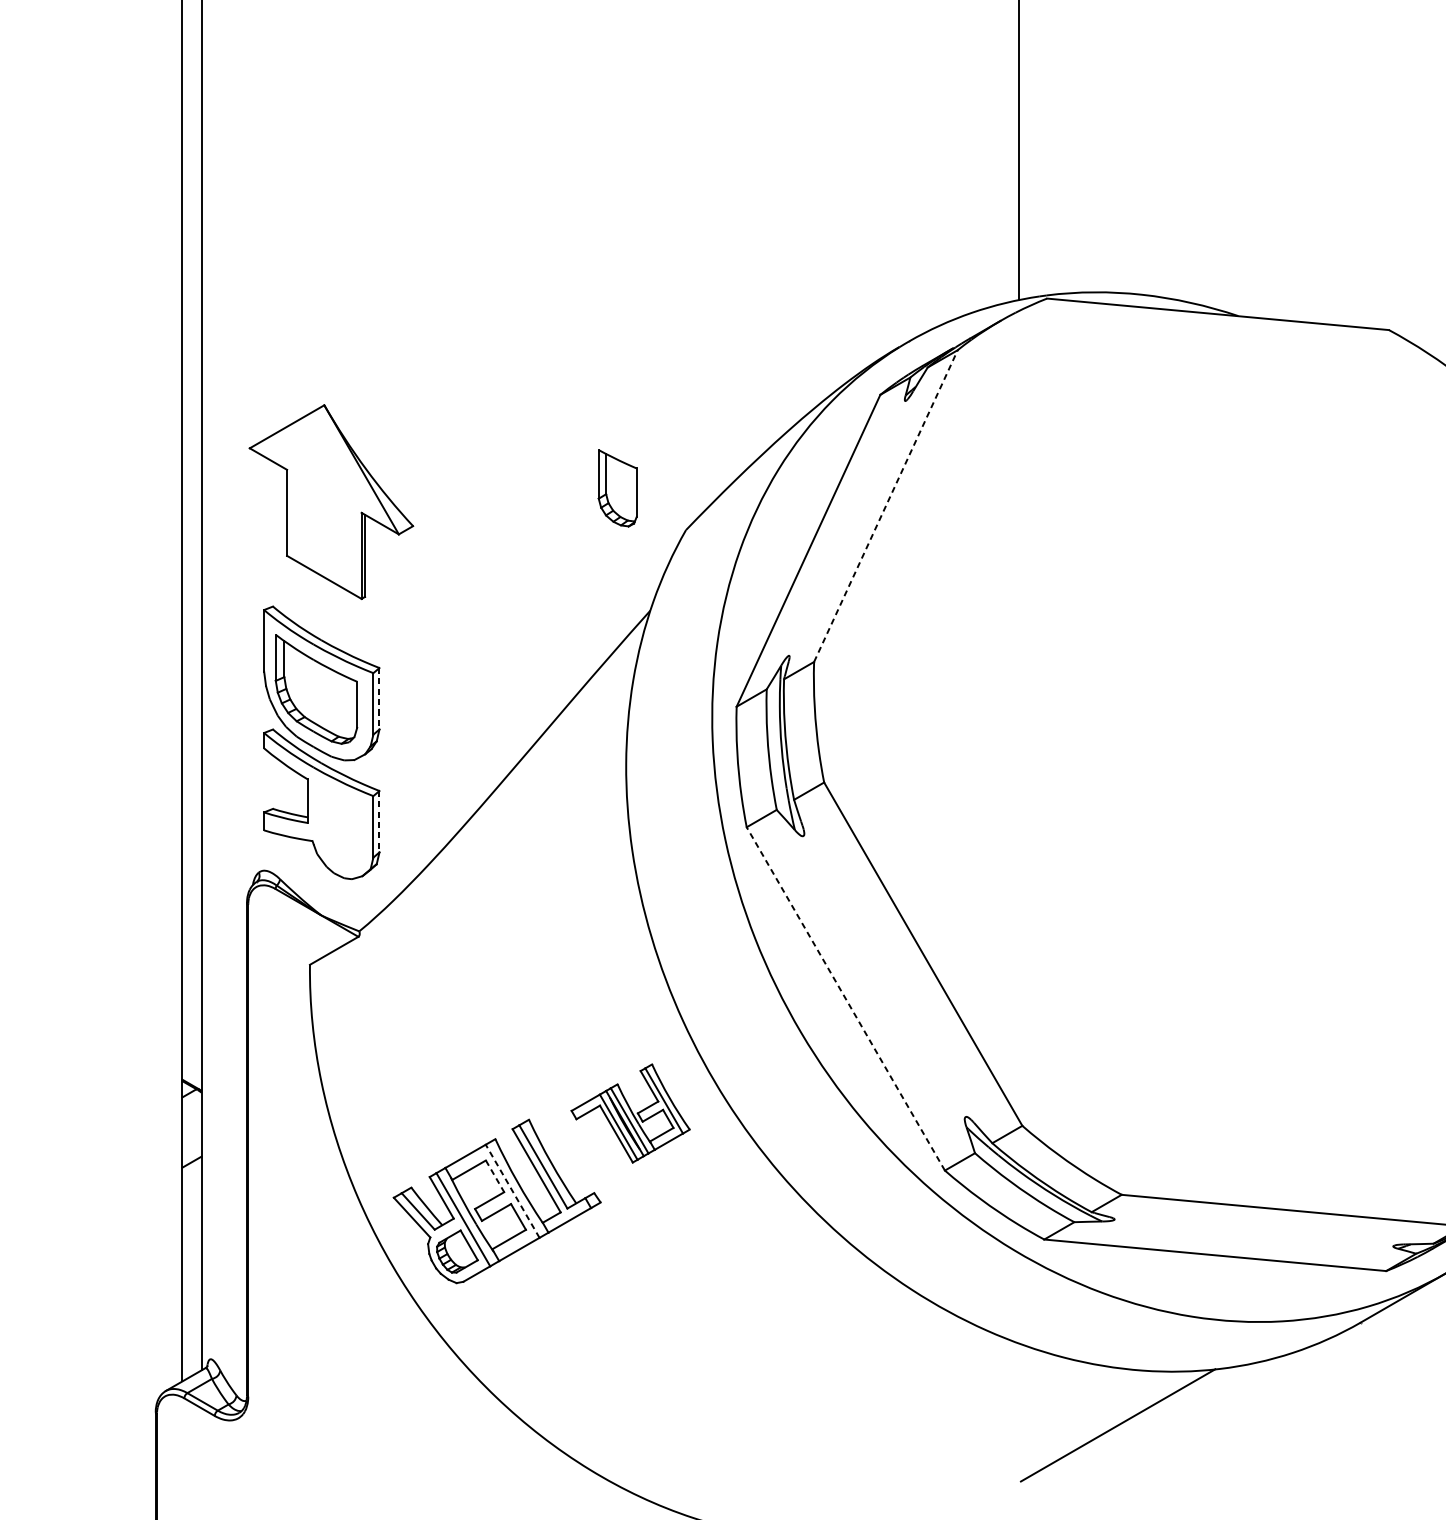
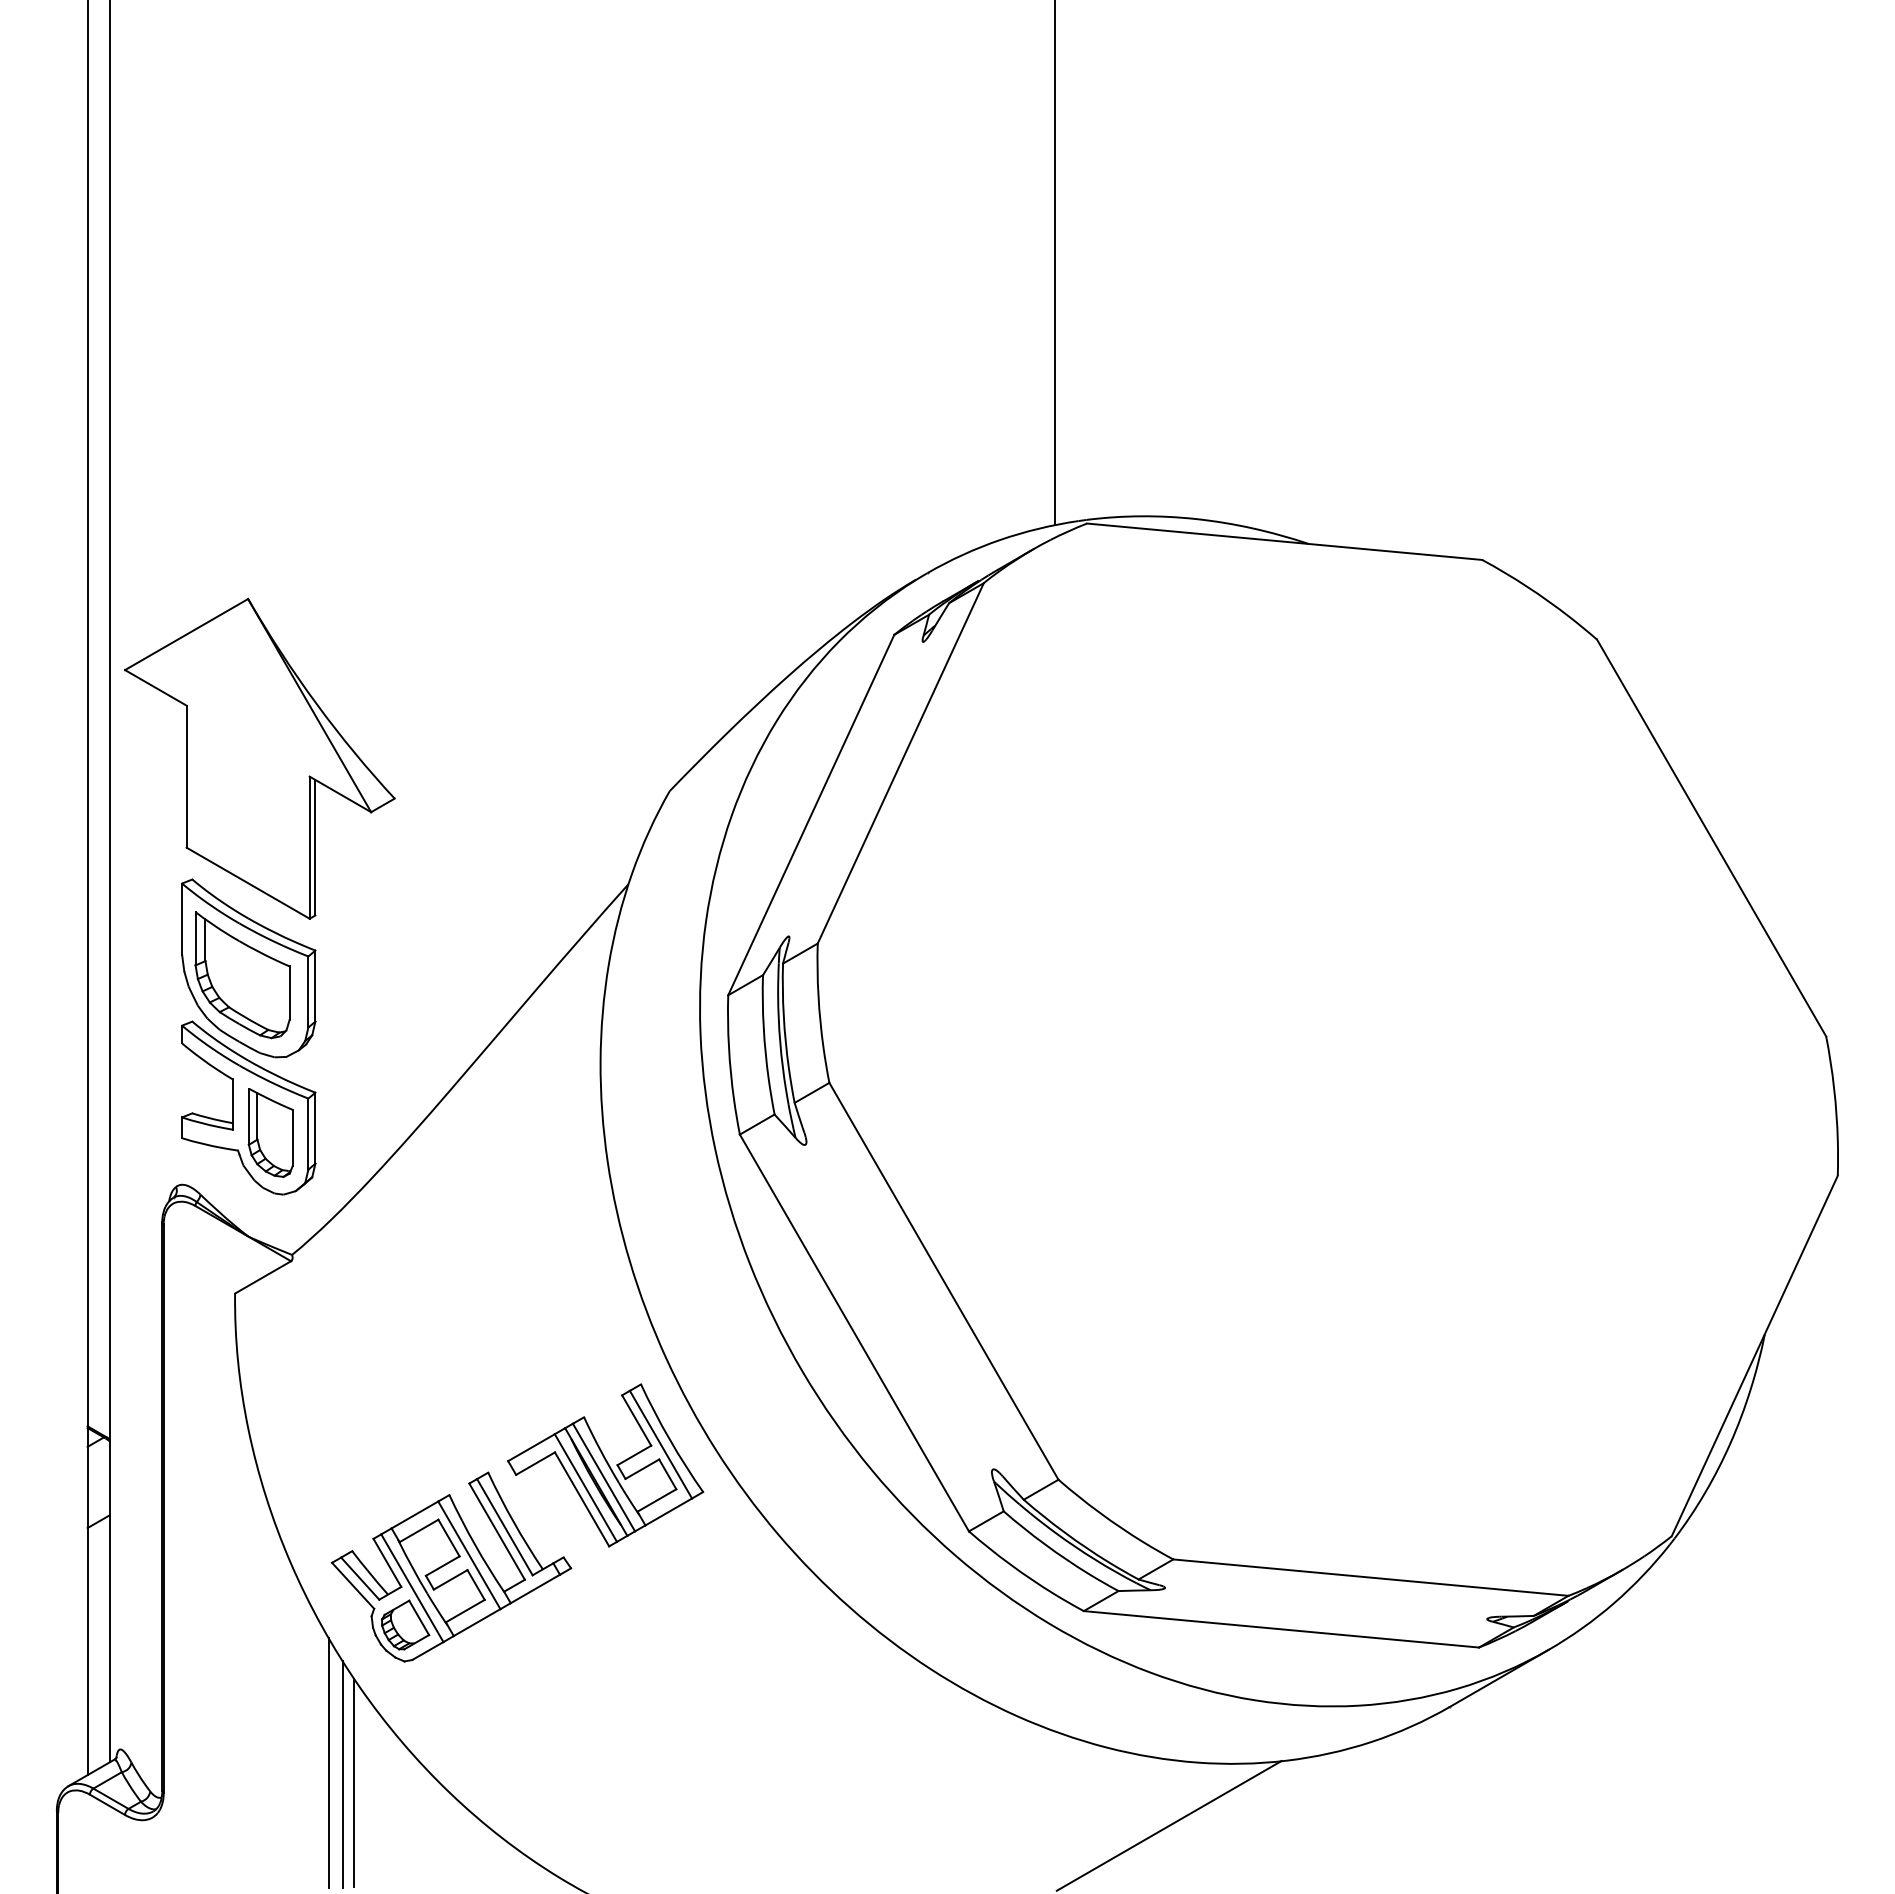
part: (617, 488) -> (270, 1133), moved
part: (331, 501) -> (259, 758), size x1.43
line: (886, 505) -> (901, 762), dashed -> solid
line: (379, 699) -> (315, 986), dashed -> solid
line: (379, 821) -> (315, 1128), dashed -> solid
line: (845, 998) -> (854, 1332), dashed -> solid
part: (630, 1113) -> (605, 1465), size x1.43
line: (495, 1176) -> (449, 1538), dashed -> solid
line: (512, 1190) -> (469, 1554), dashed -> solid
line: (391, 1371) -> (329, 1763), added
line: (402, 1380) -> (342, 1774), added
line: (413, 1387) -> (354, 1782), added

